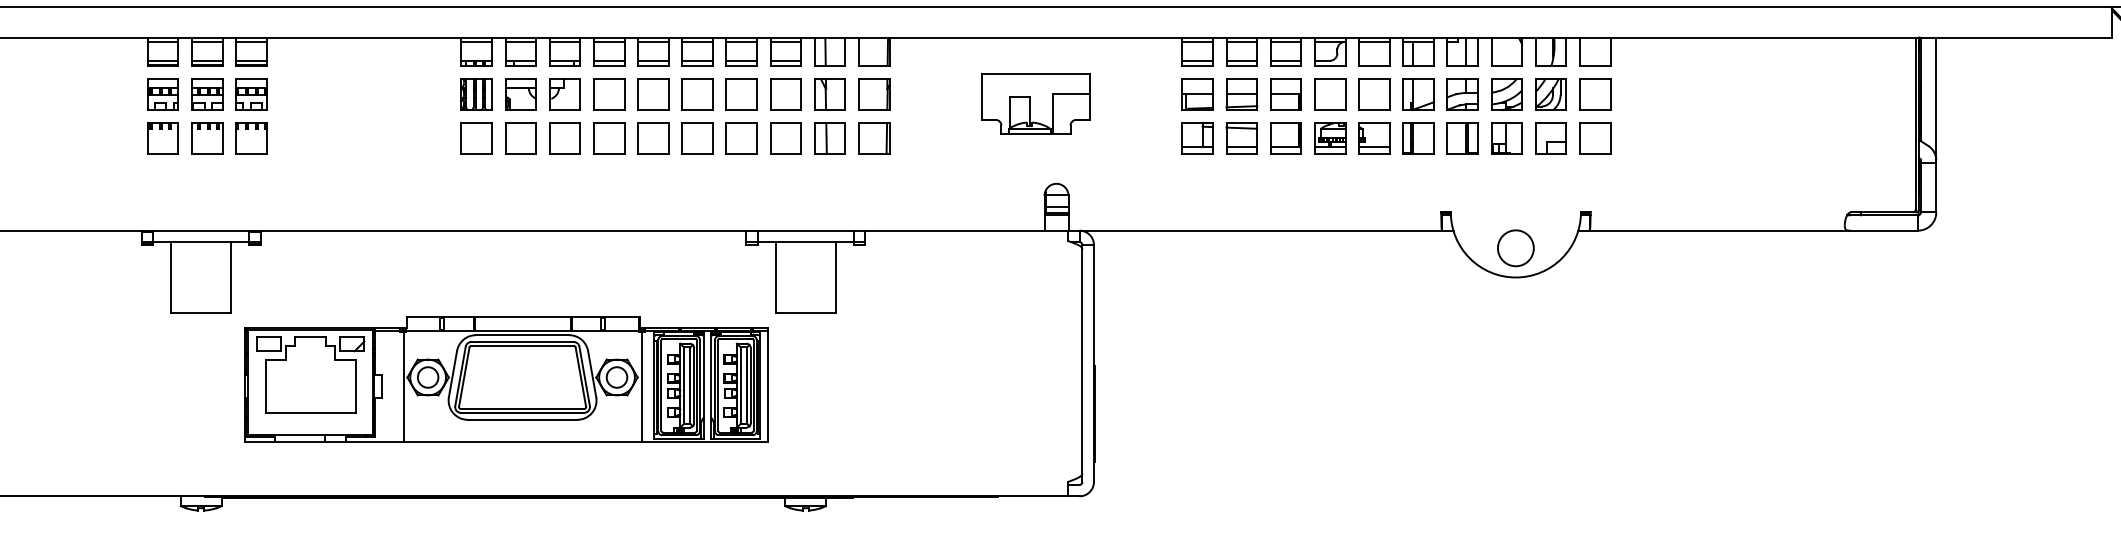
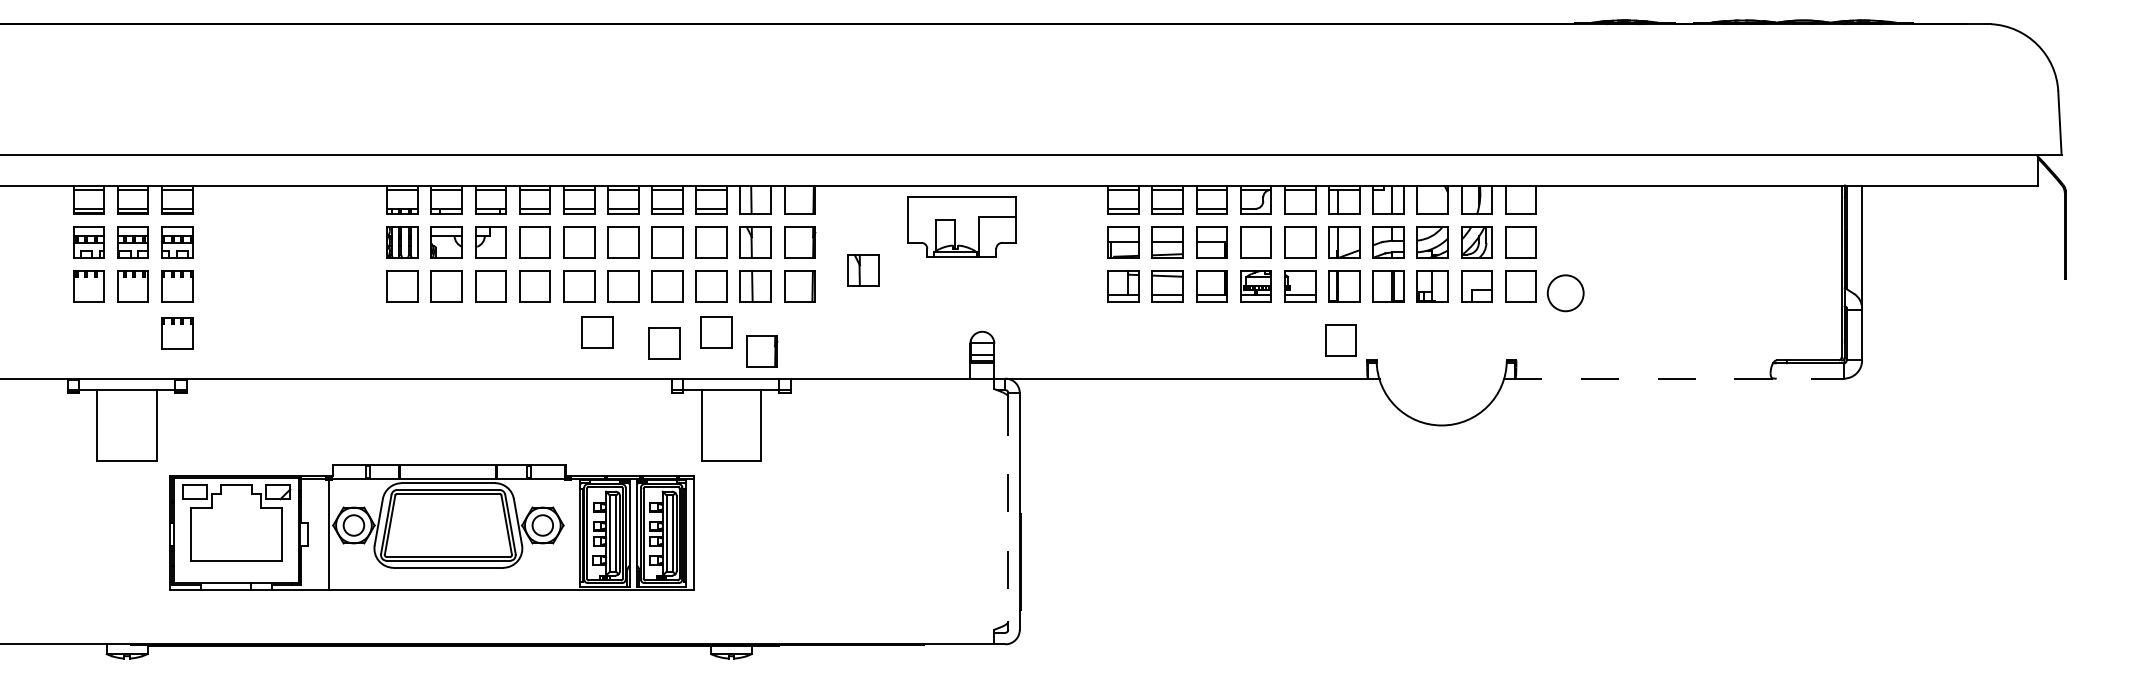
part: (1035, 103) -> (961, 226), moved
part: (937, 122) -> (863, 270), added
part: (671, 184) -> (597, 332), added
part: (790, 184) -> (716, 332), added
part: (251, 185) -> (177, 333), added
part: (1414, 192) -> (1340, 340), added
part: (738, 195) -> (664, 343), added
part: (836, 203) -> (762, 351), added
line: (1747, 230) -> (1673, 378), solid -> dashed
circle: (1515, 248) -> (1565, 293), moved
line: (1082, 361) -> (1008, 509), solid -> dashed
line: (641, 386) -> (567, 534), removed

